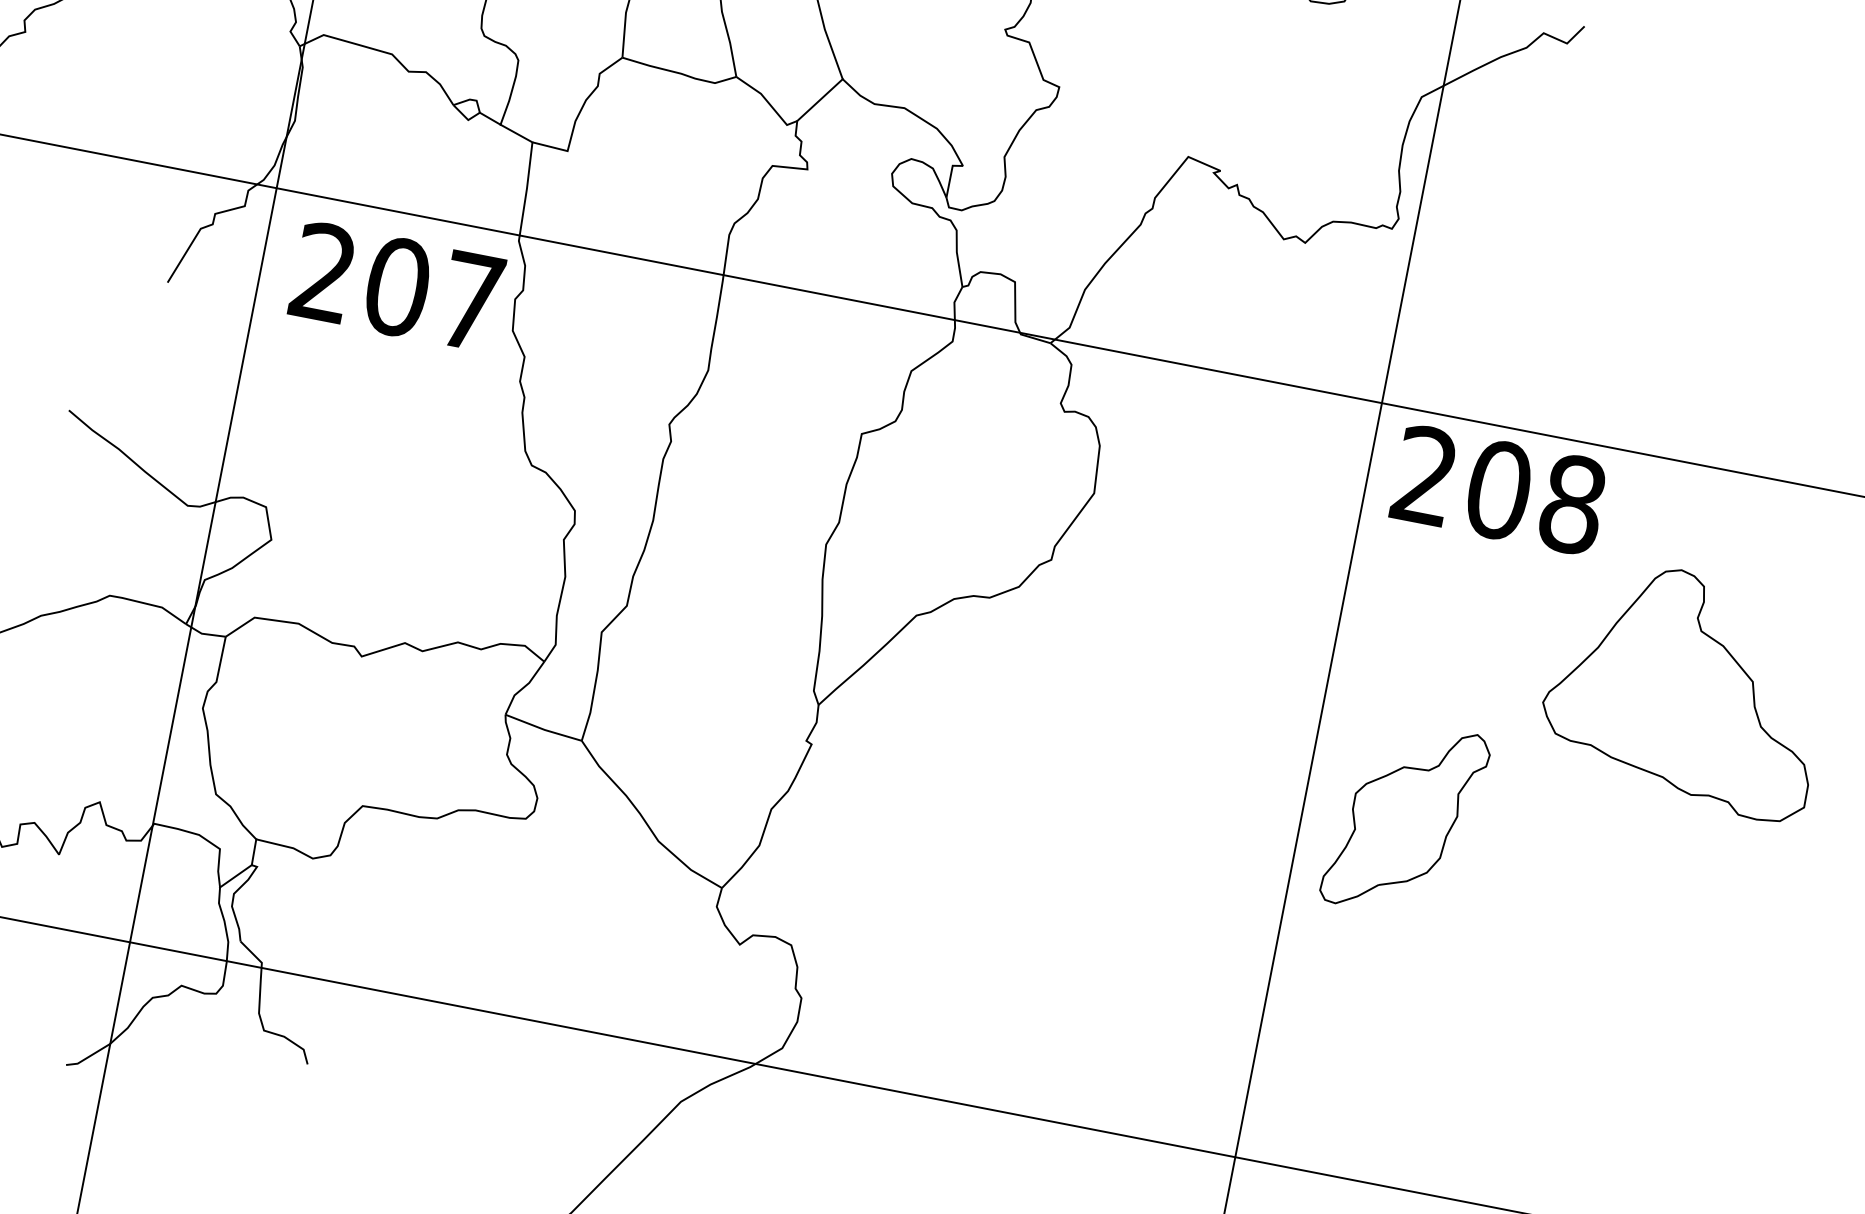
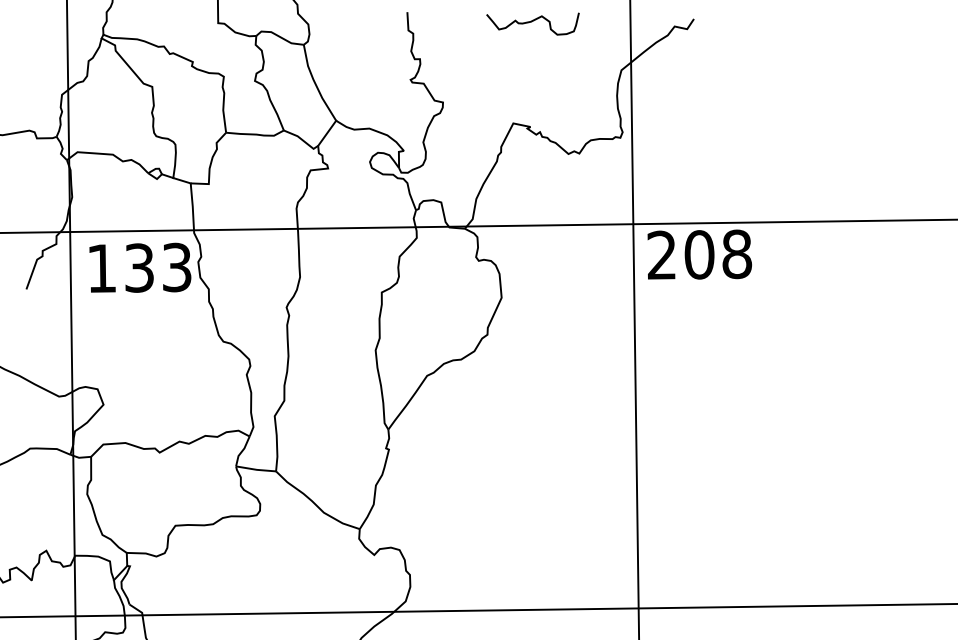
text: (397, 285) -> (139, 267), 207 -> 133
part: (1688, 688) -> (812, 332), removed
part: (1405, 819) -> (687, 425), removed

